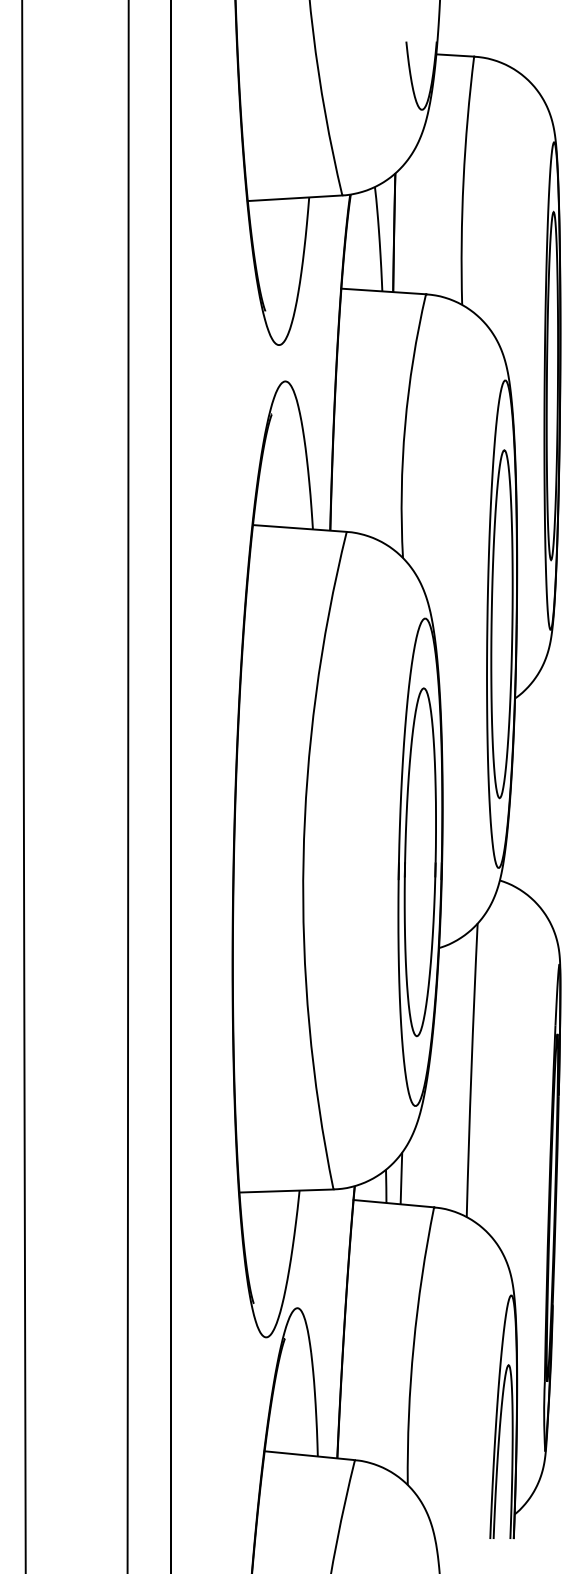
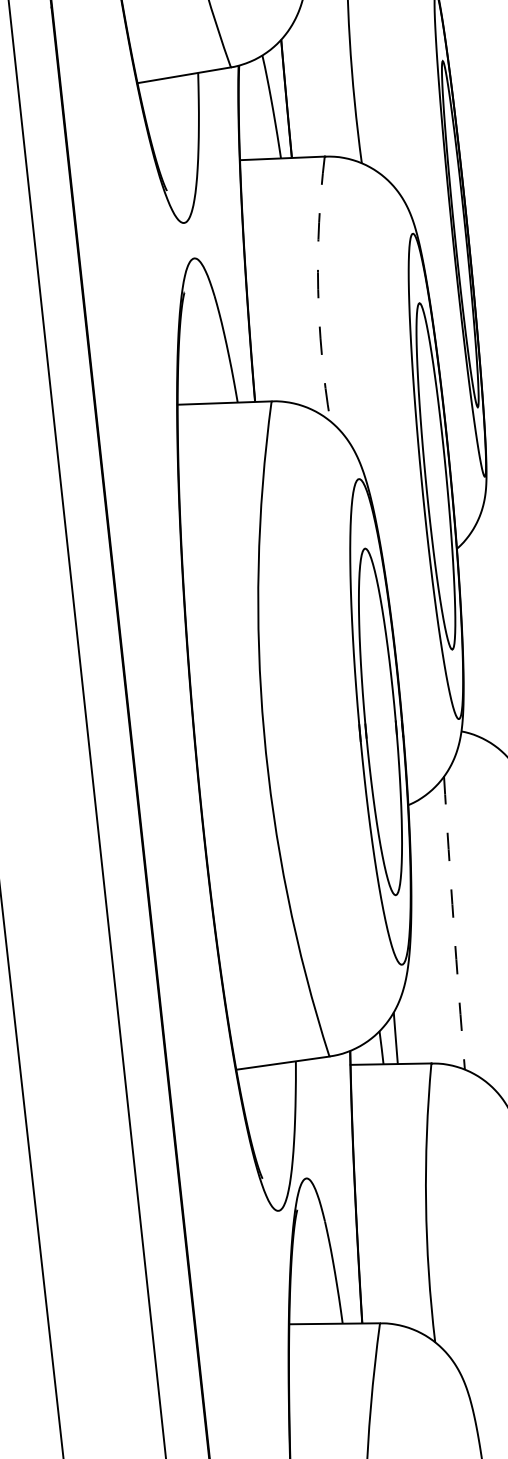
arc: (405, 425) -> (318, 289), solid -> dashed
arc: (471, 1070) -> (453, 923), solid -> dashed

